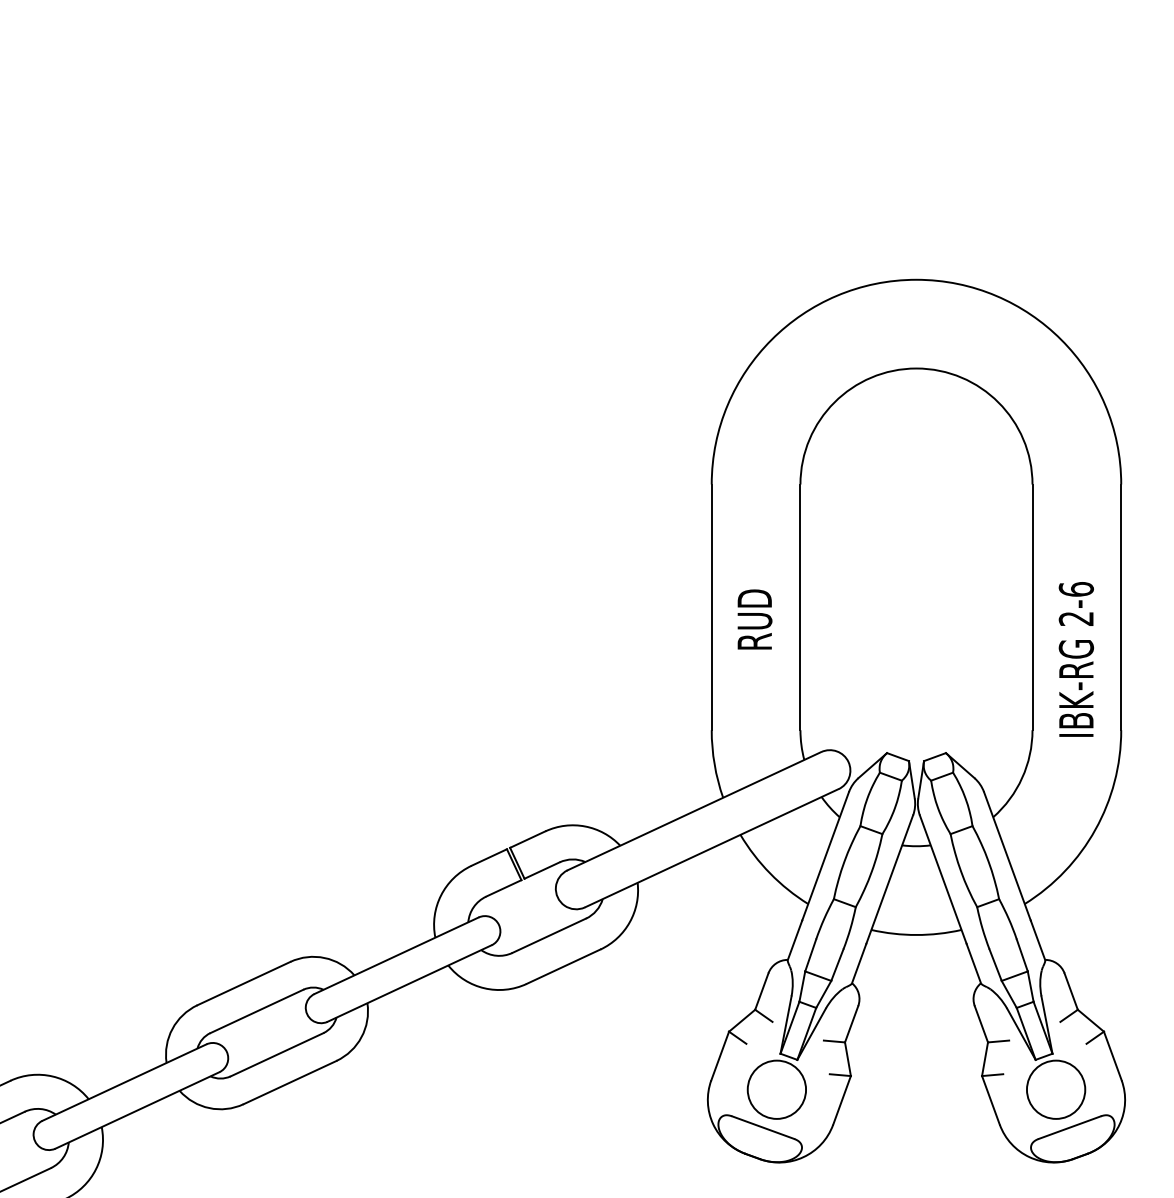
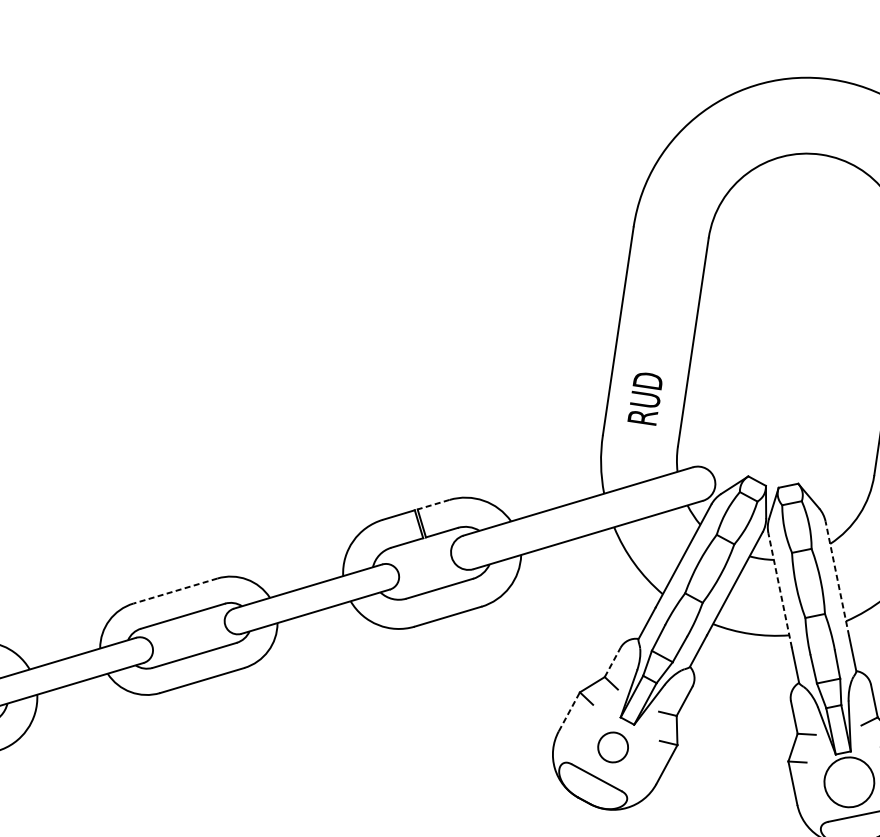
text: (754, 619) -> (645, 398), moved
line: (527, 839) -> (433, 504), solid -> dashed
line: (1007, 855) -> (837, 578), solid -> dashed
line: (943, 879) -> (780, 590), solid -> dashed
line: (243, 983) -> (175, 590), solid -> dashed
line: (761, 991) -> (612, 662), solid -> dashed
line: (720, 1056) -> (569, 712), solid -> dashed
circle: (776, 1089) -> (612, 747), size x0.6

